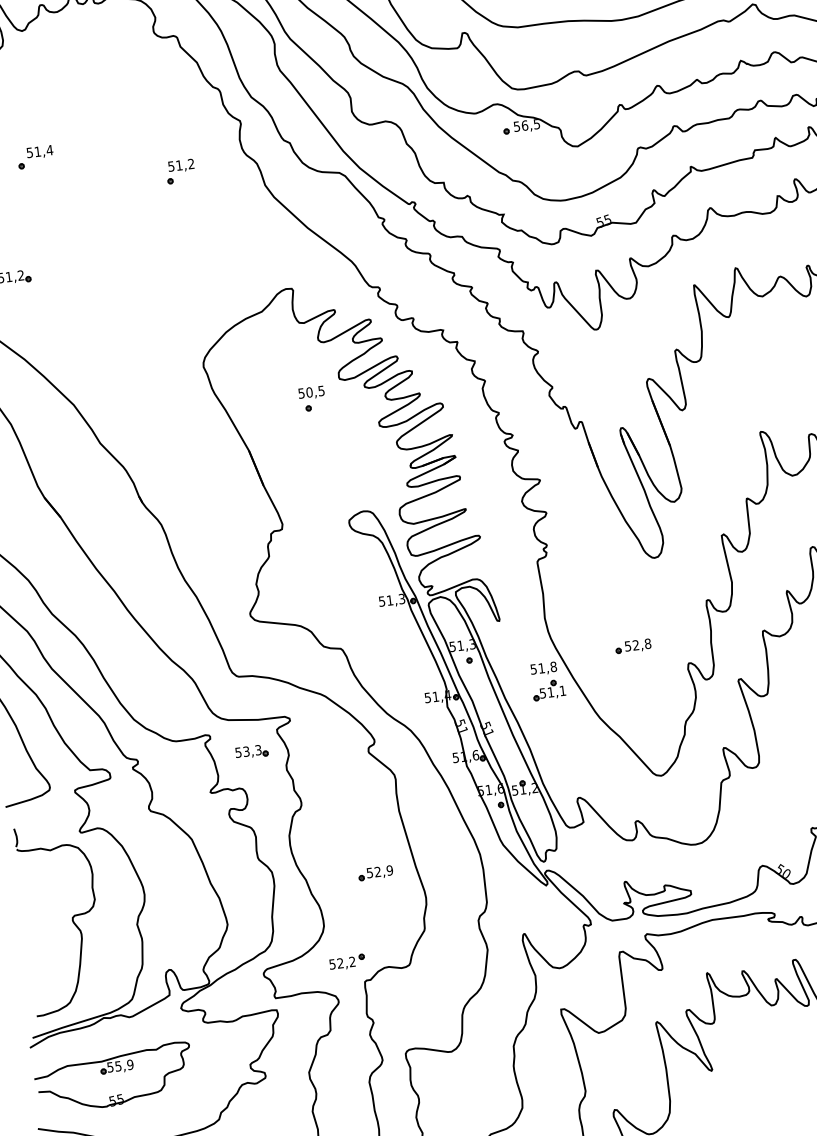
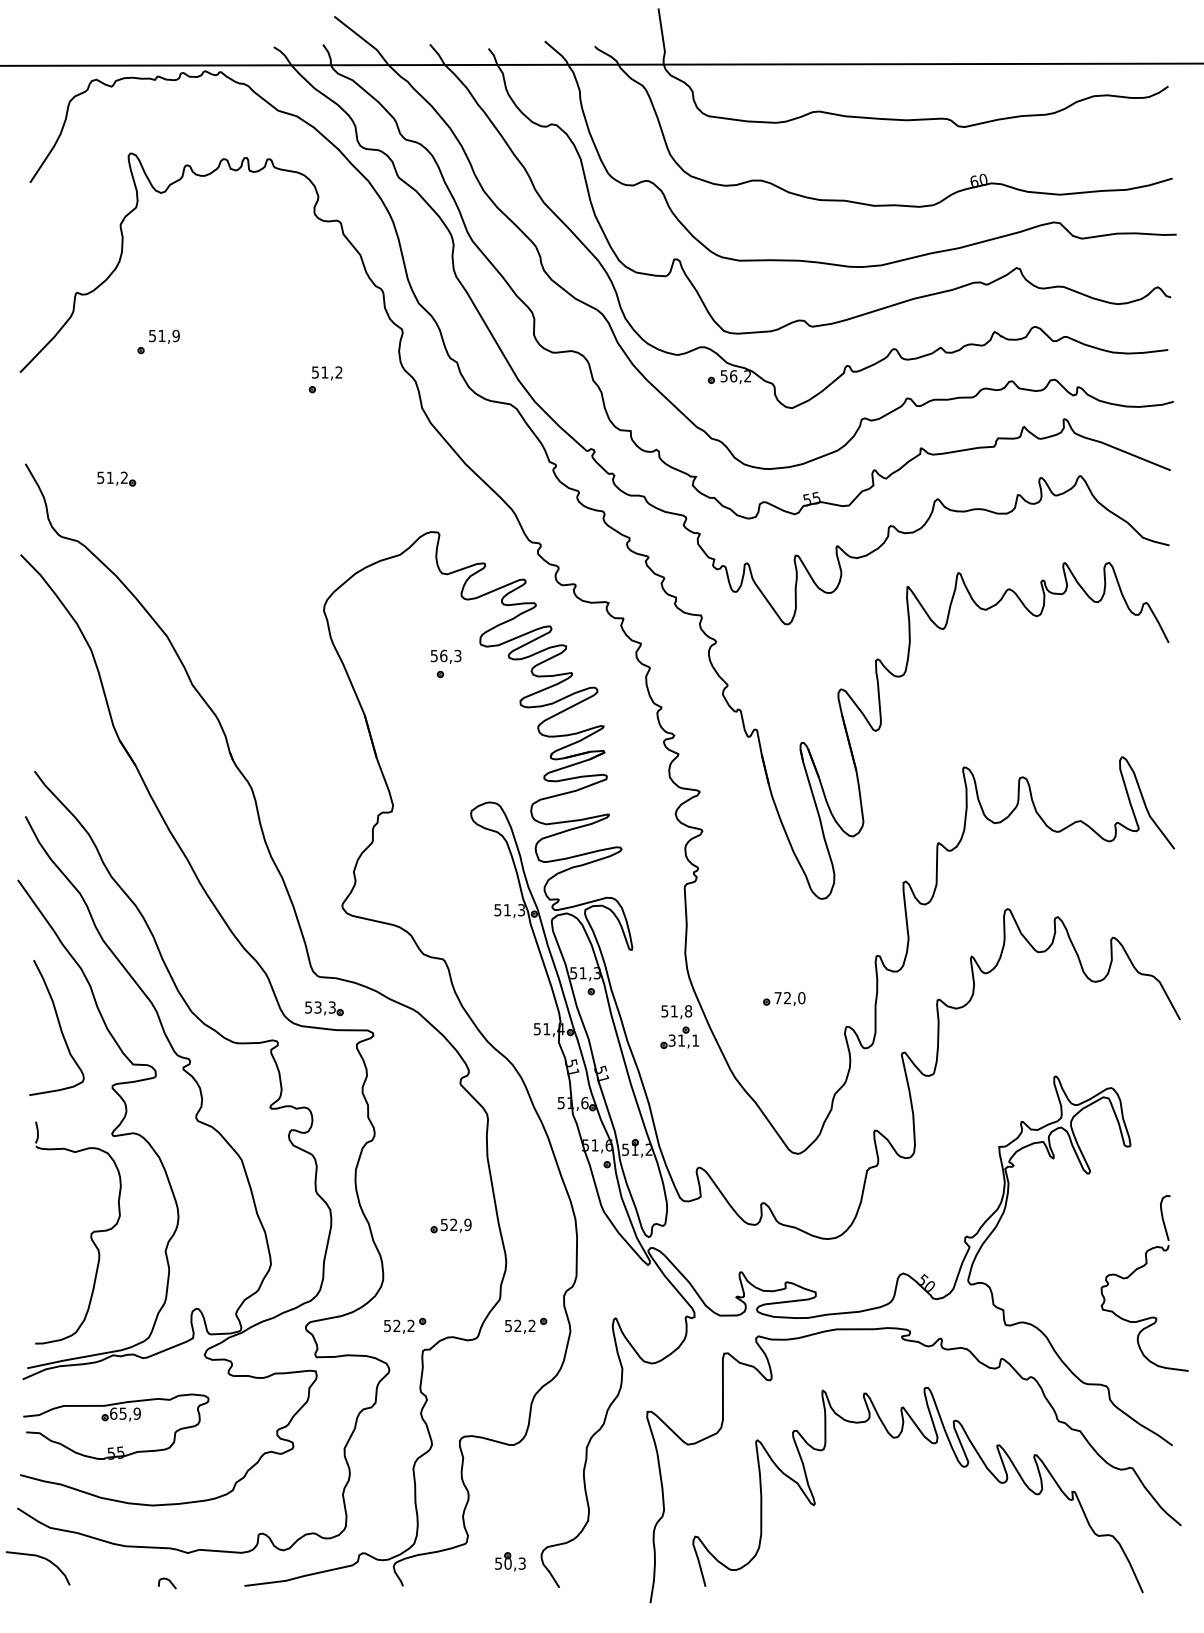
text: (536, 124) -> (747, 376), 56,5 -> 56,2
text: (50, 149) -> (176, 335), 51,4 -> 51,9
text: (315, 391) -> (450, 655), 50,5 -> 56,3
text: (637, 645) -> (789, 998), 52,8 -> 72,0
text: (542, 692) -> (671, 1039), 51,1 -> 31,1
part: (251, 751) -> (324, 1008), moved
part: (449, 949) -> (526, 1325), added
text: (110, 1067) -> (113, 1413), 55,9 -> 65,9

